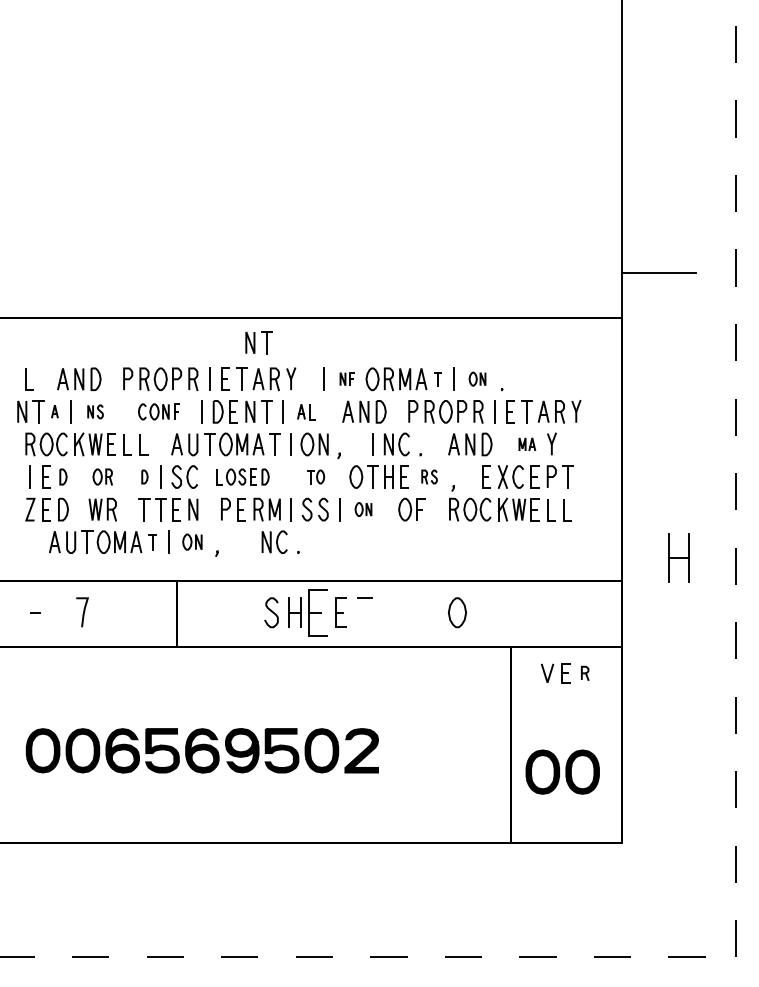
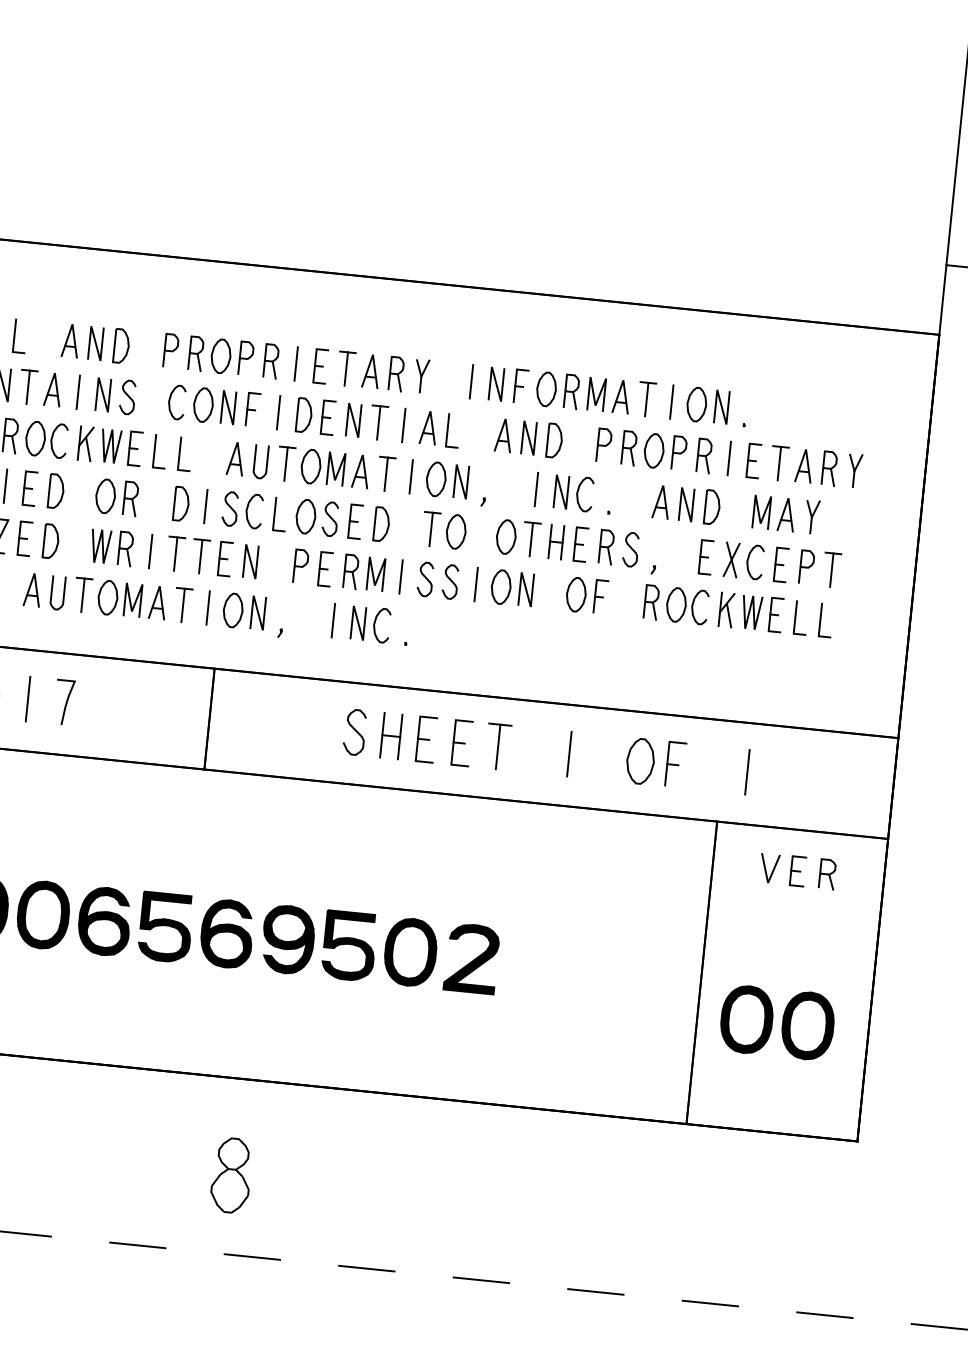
part: (258, 342) -> (377, 315), removed
part: (347, 378) -> (508, 384), size x1.67
part: (437, 378) -> (646, 398), size x1.67
part: (477, 378) -> (707, 404), size x1.67
part: (54, 411) -> (52, 389), size x1.67
part: (95, 411) -> (115, 395), size x1.67
part: (158, 411) -> (212, 405), size x1.43
part: (306, 411) -> (439, 428), size x1.43
part: (527, 444) -> (774, 513), size x1.67
part: (63, 476) -> (56, 490), size x1.43
part: (102, 476) -> (116, 496), size x1.43
part: (144, 476) -> (180, 503), size x1.67
part: (242, 476) -> (331, 518), size x1.43
part: (315, 476) -> (443, 529), size x1.67
part: (429, 476) -> (618, 547), size x1.67
line: (127, 509) -> (149, 551), added
part: (363, 509) -> (512, 588), size x1.67
part: (152, 541) -> (183, 604), size x1.43
part: (192, 541) -> (244, 610), size x1.43
line: (249, 541) -> (332, 619), added
part: (479, 611) -> (674, 762), added
line: (58, 612) -> (27, 698), added
part: (317, 612) -> (425, 739), size x0.62
line: (364, 612) -> (497, 746), added
line: (411, 612) -> (569, 753), added
line: (526, 612) -> (746, 771), added
part: (584, 673) -> (826, 874), size x1.43
part: (220, 906) -> (230, 1175), added

